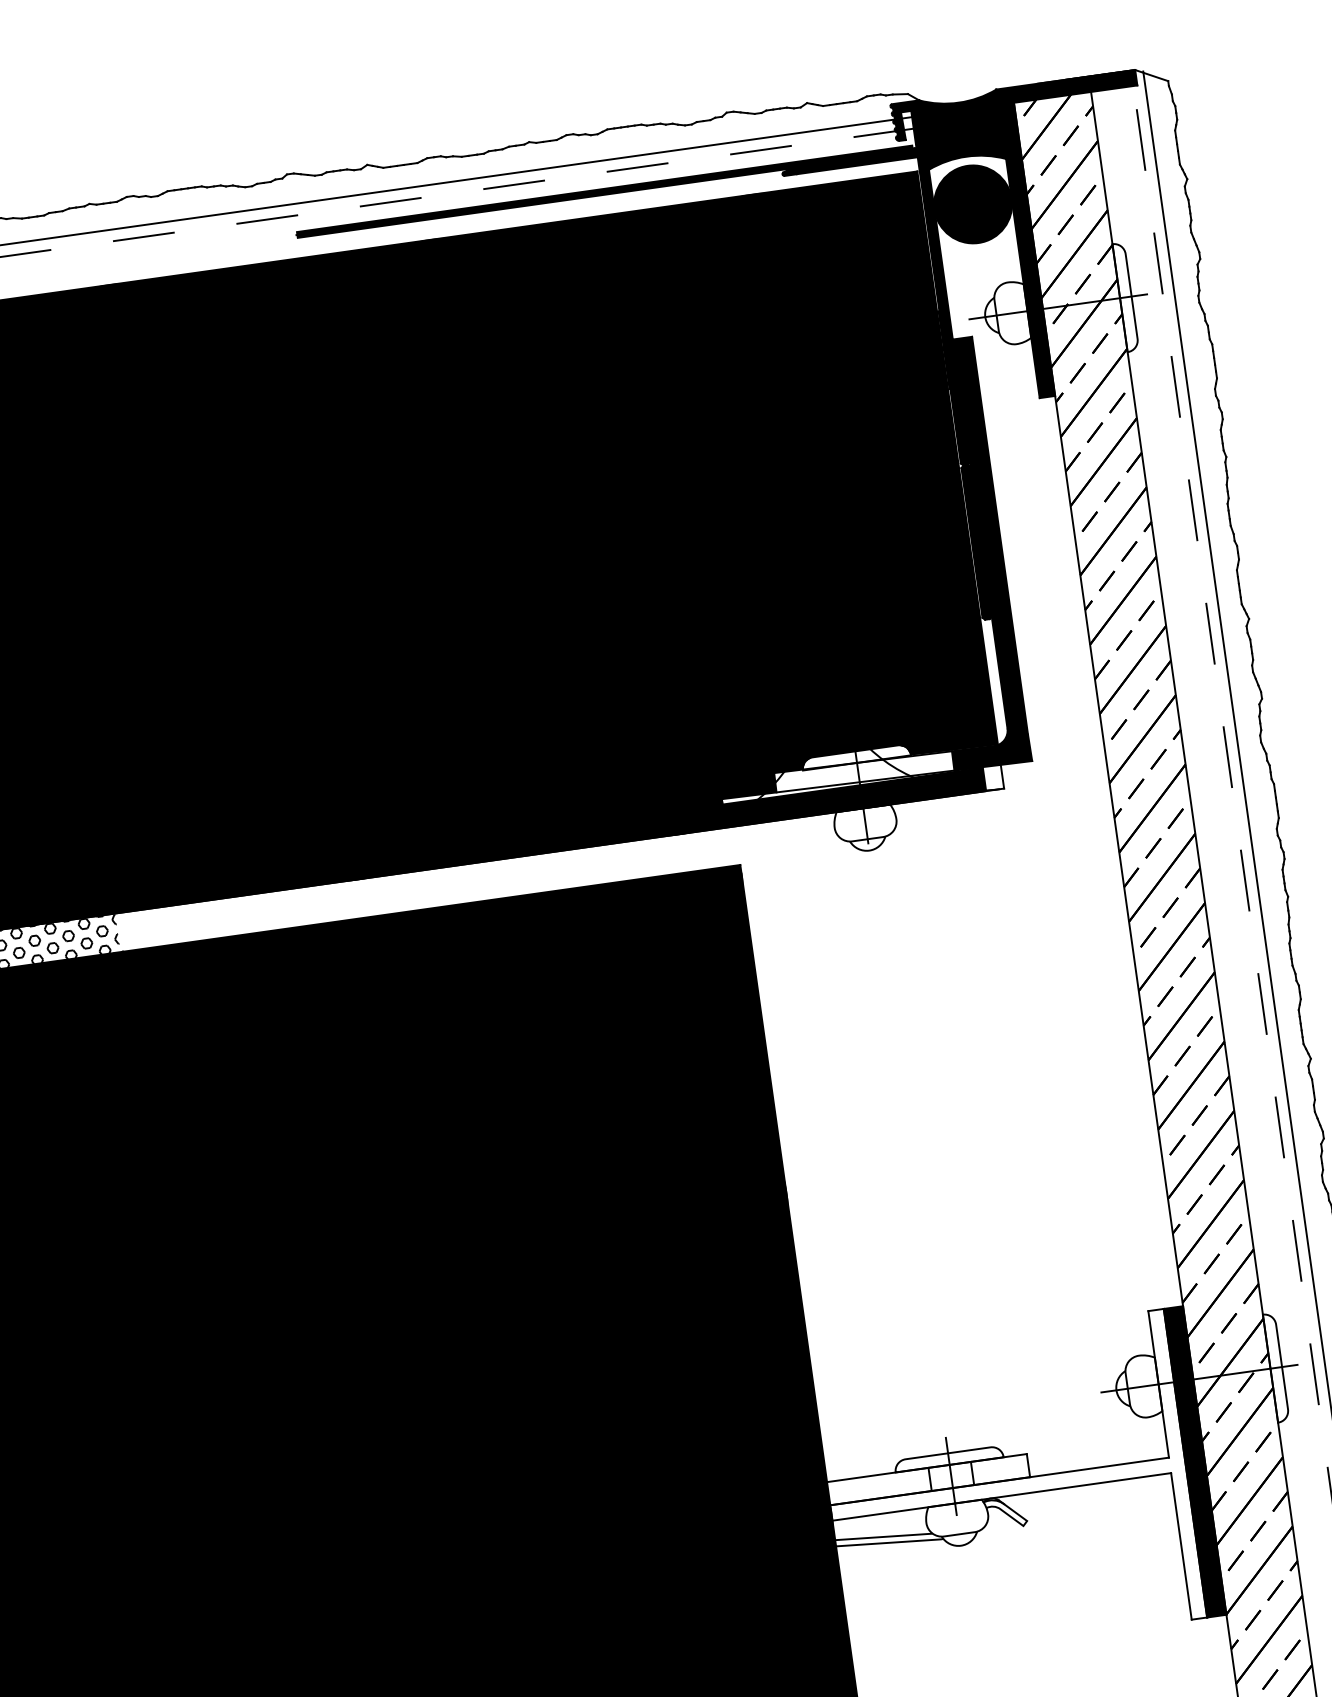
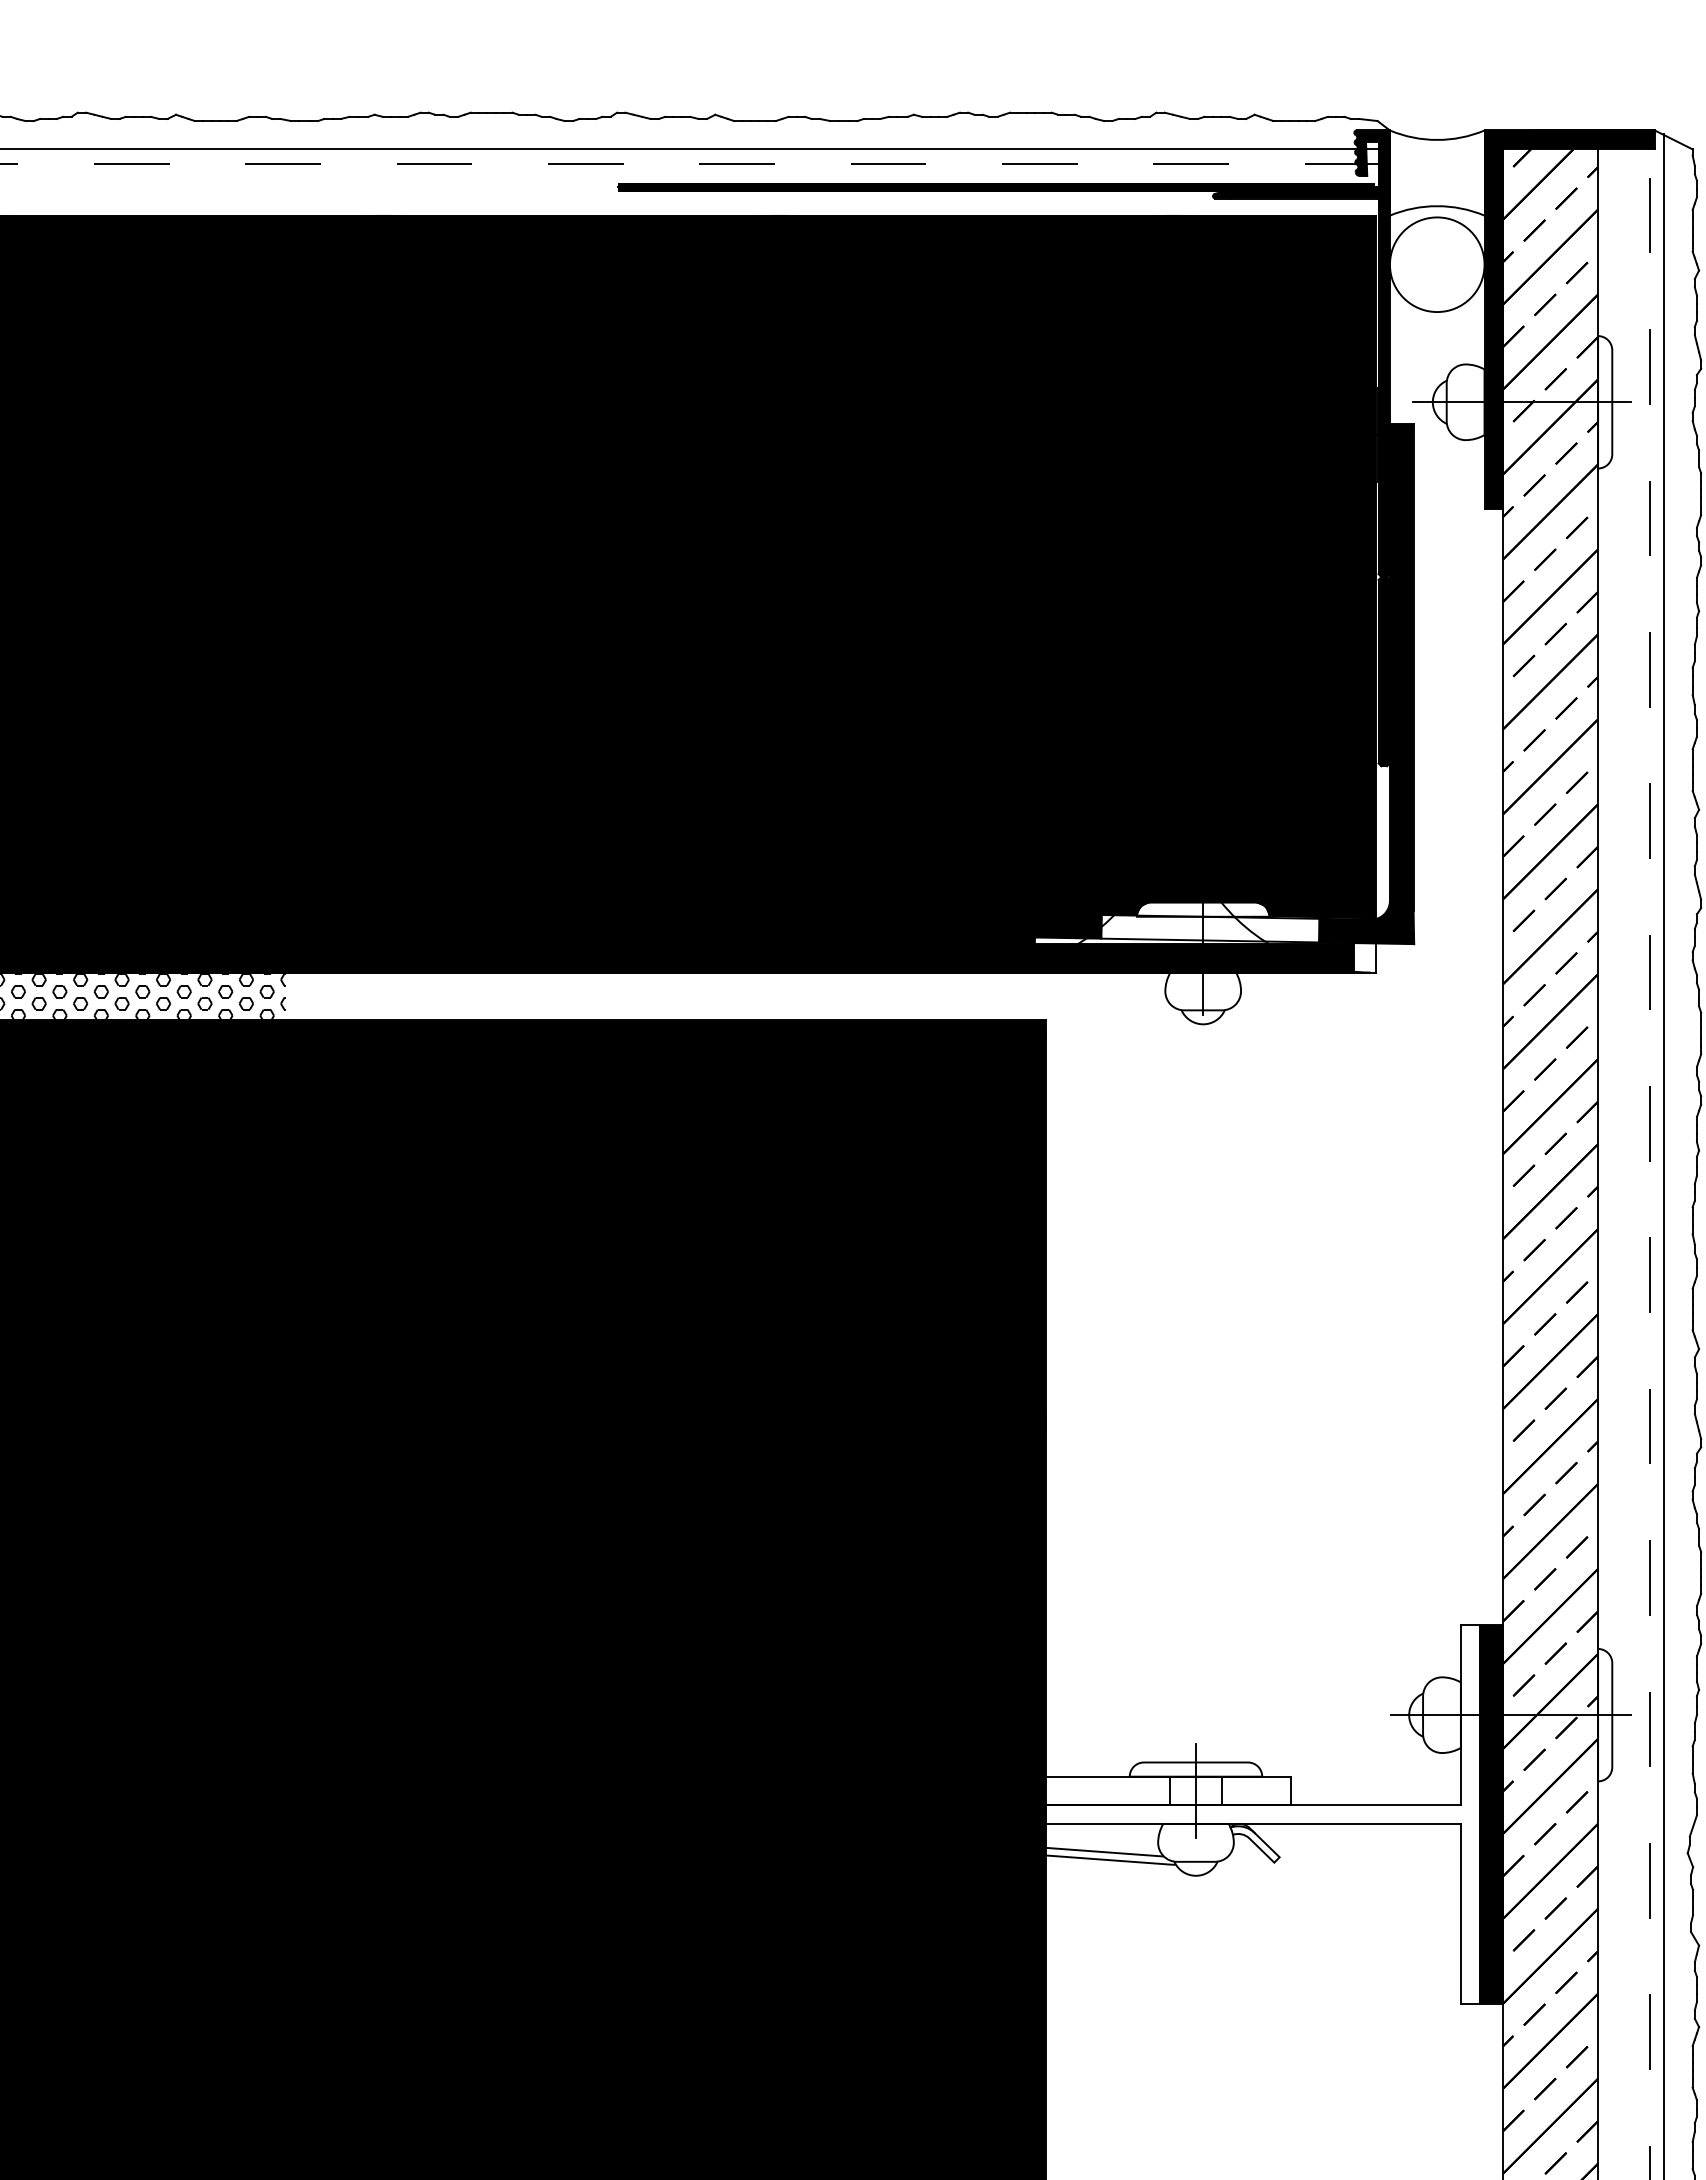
fill: (961, 129) -> (1436, 172), removed
fill: (972, 204) -> (1436, 264), removed

